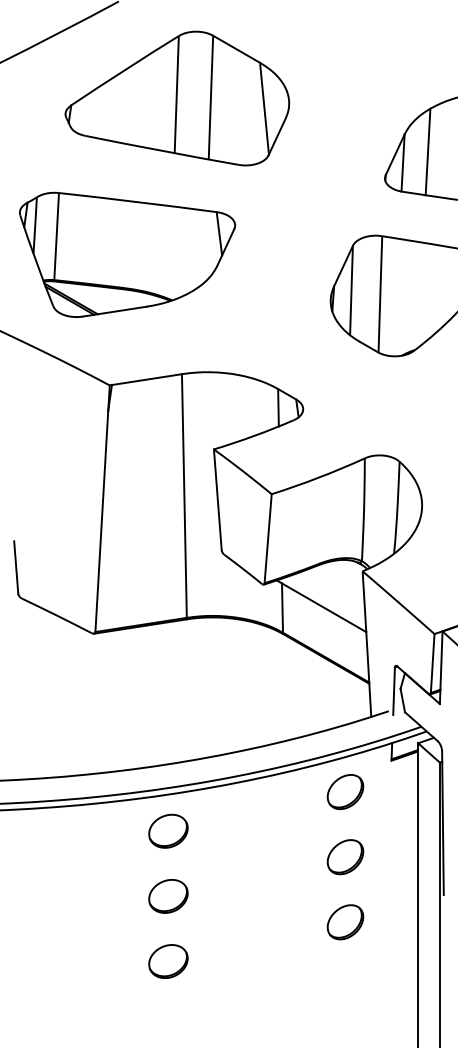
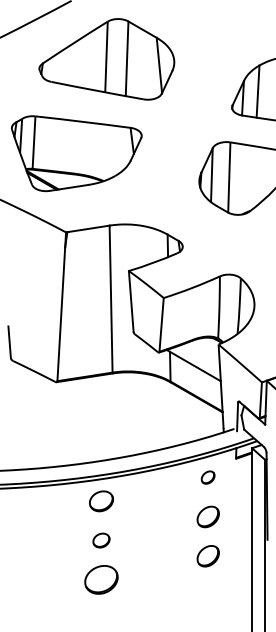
part: (344, 791) -> (207, 477), size x0.6
part: (168, 896) -> (101, 540), size x0.7
part: (168, 960) -> (101, 579), size x1.4

